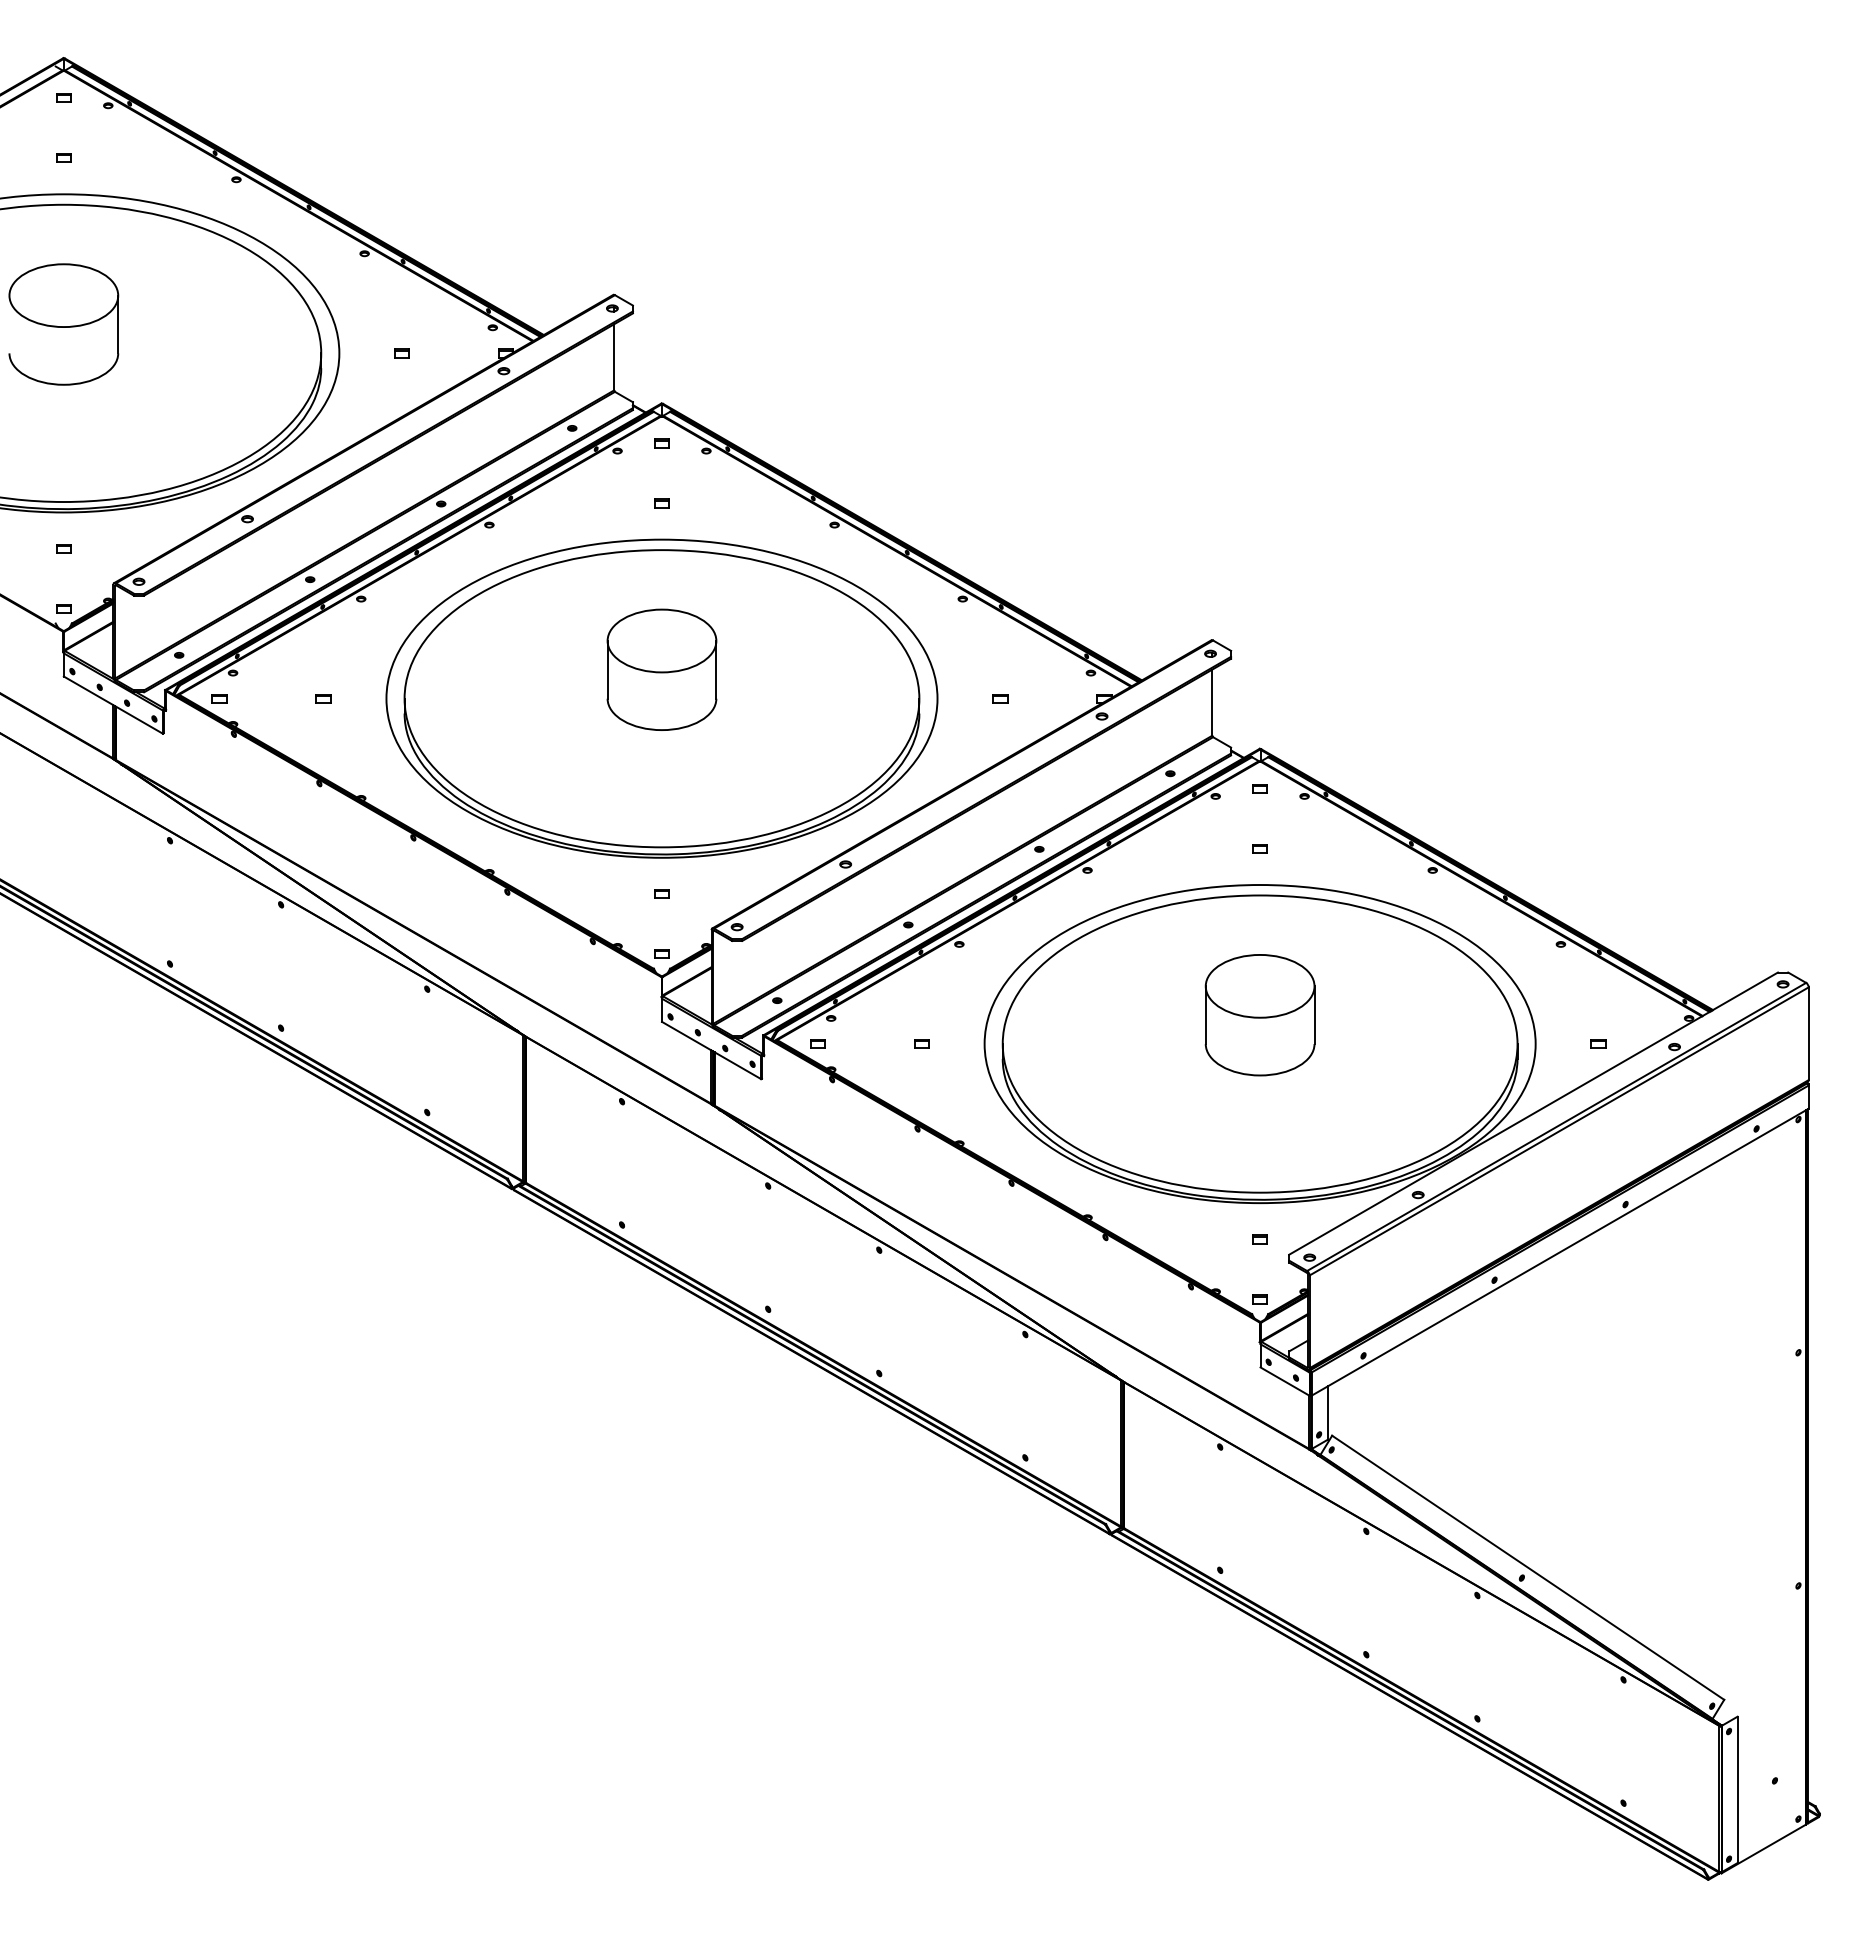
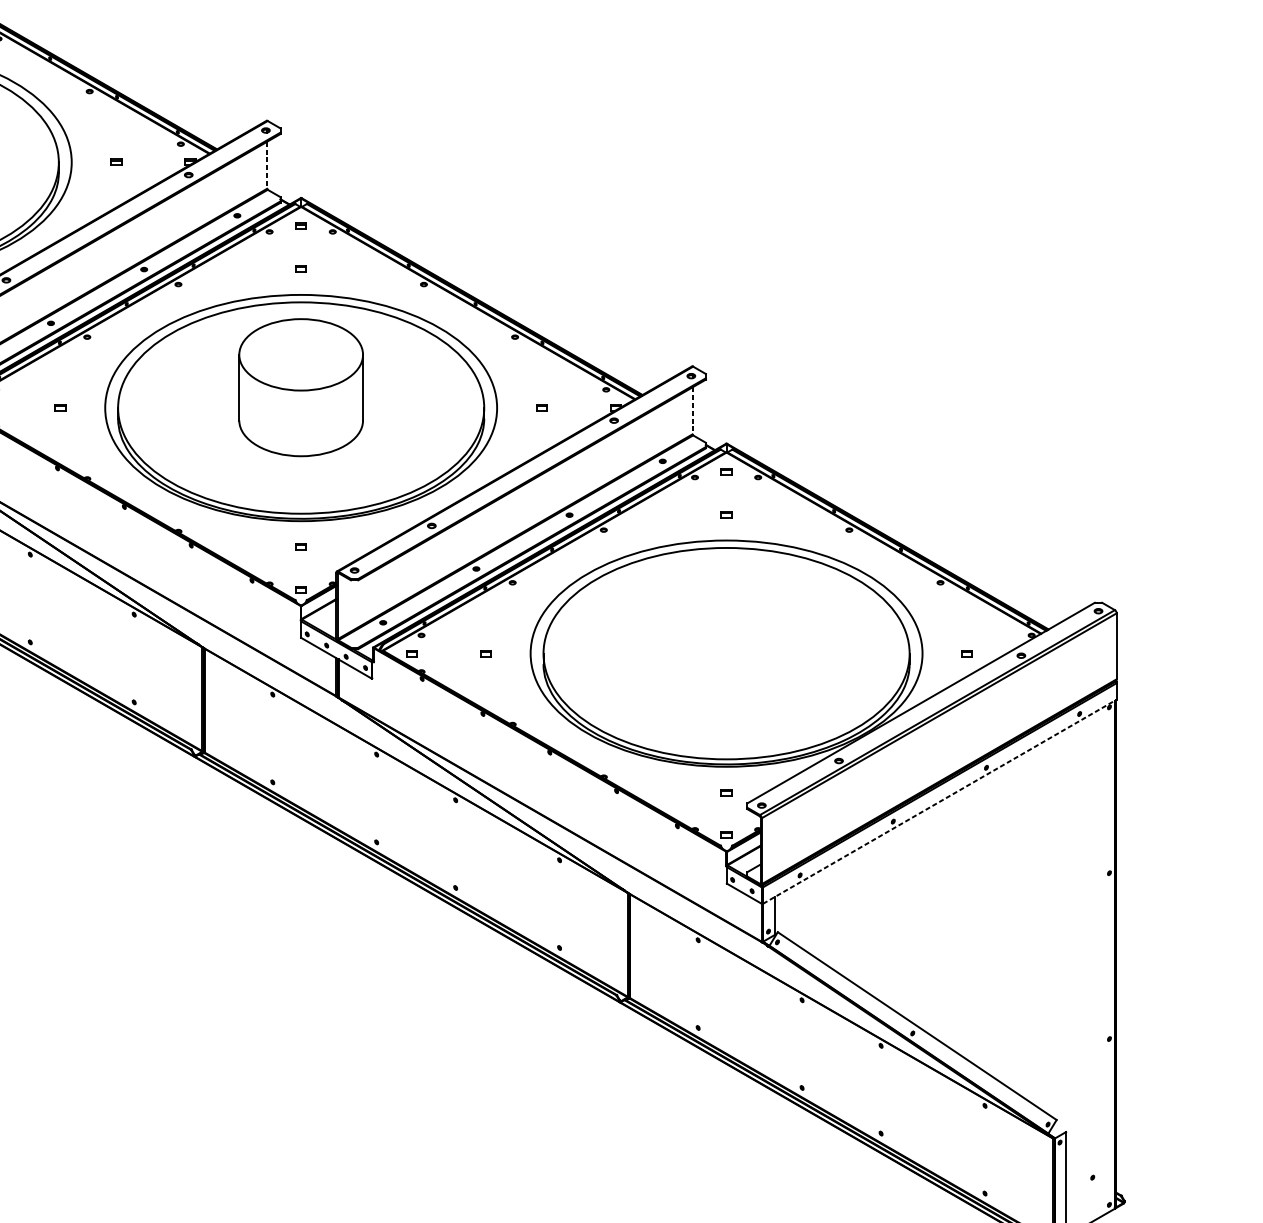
line: (614, 357) -> (267, 165), solid -> dashed
part: (661, 669) -> (300, 387), size x1.6
line: (1212, 703) -> (692, 411), solid -> dashed
part: (1259, 1015) -> (726, 633), removed
line: (1560, 1252) -> (940, 801), solid -> dashed

